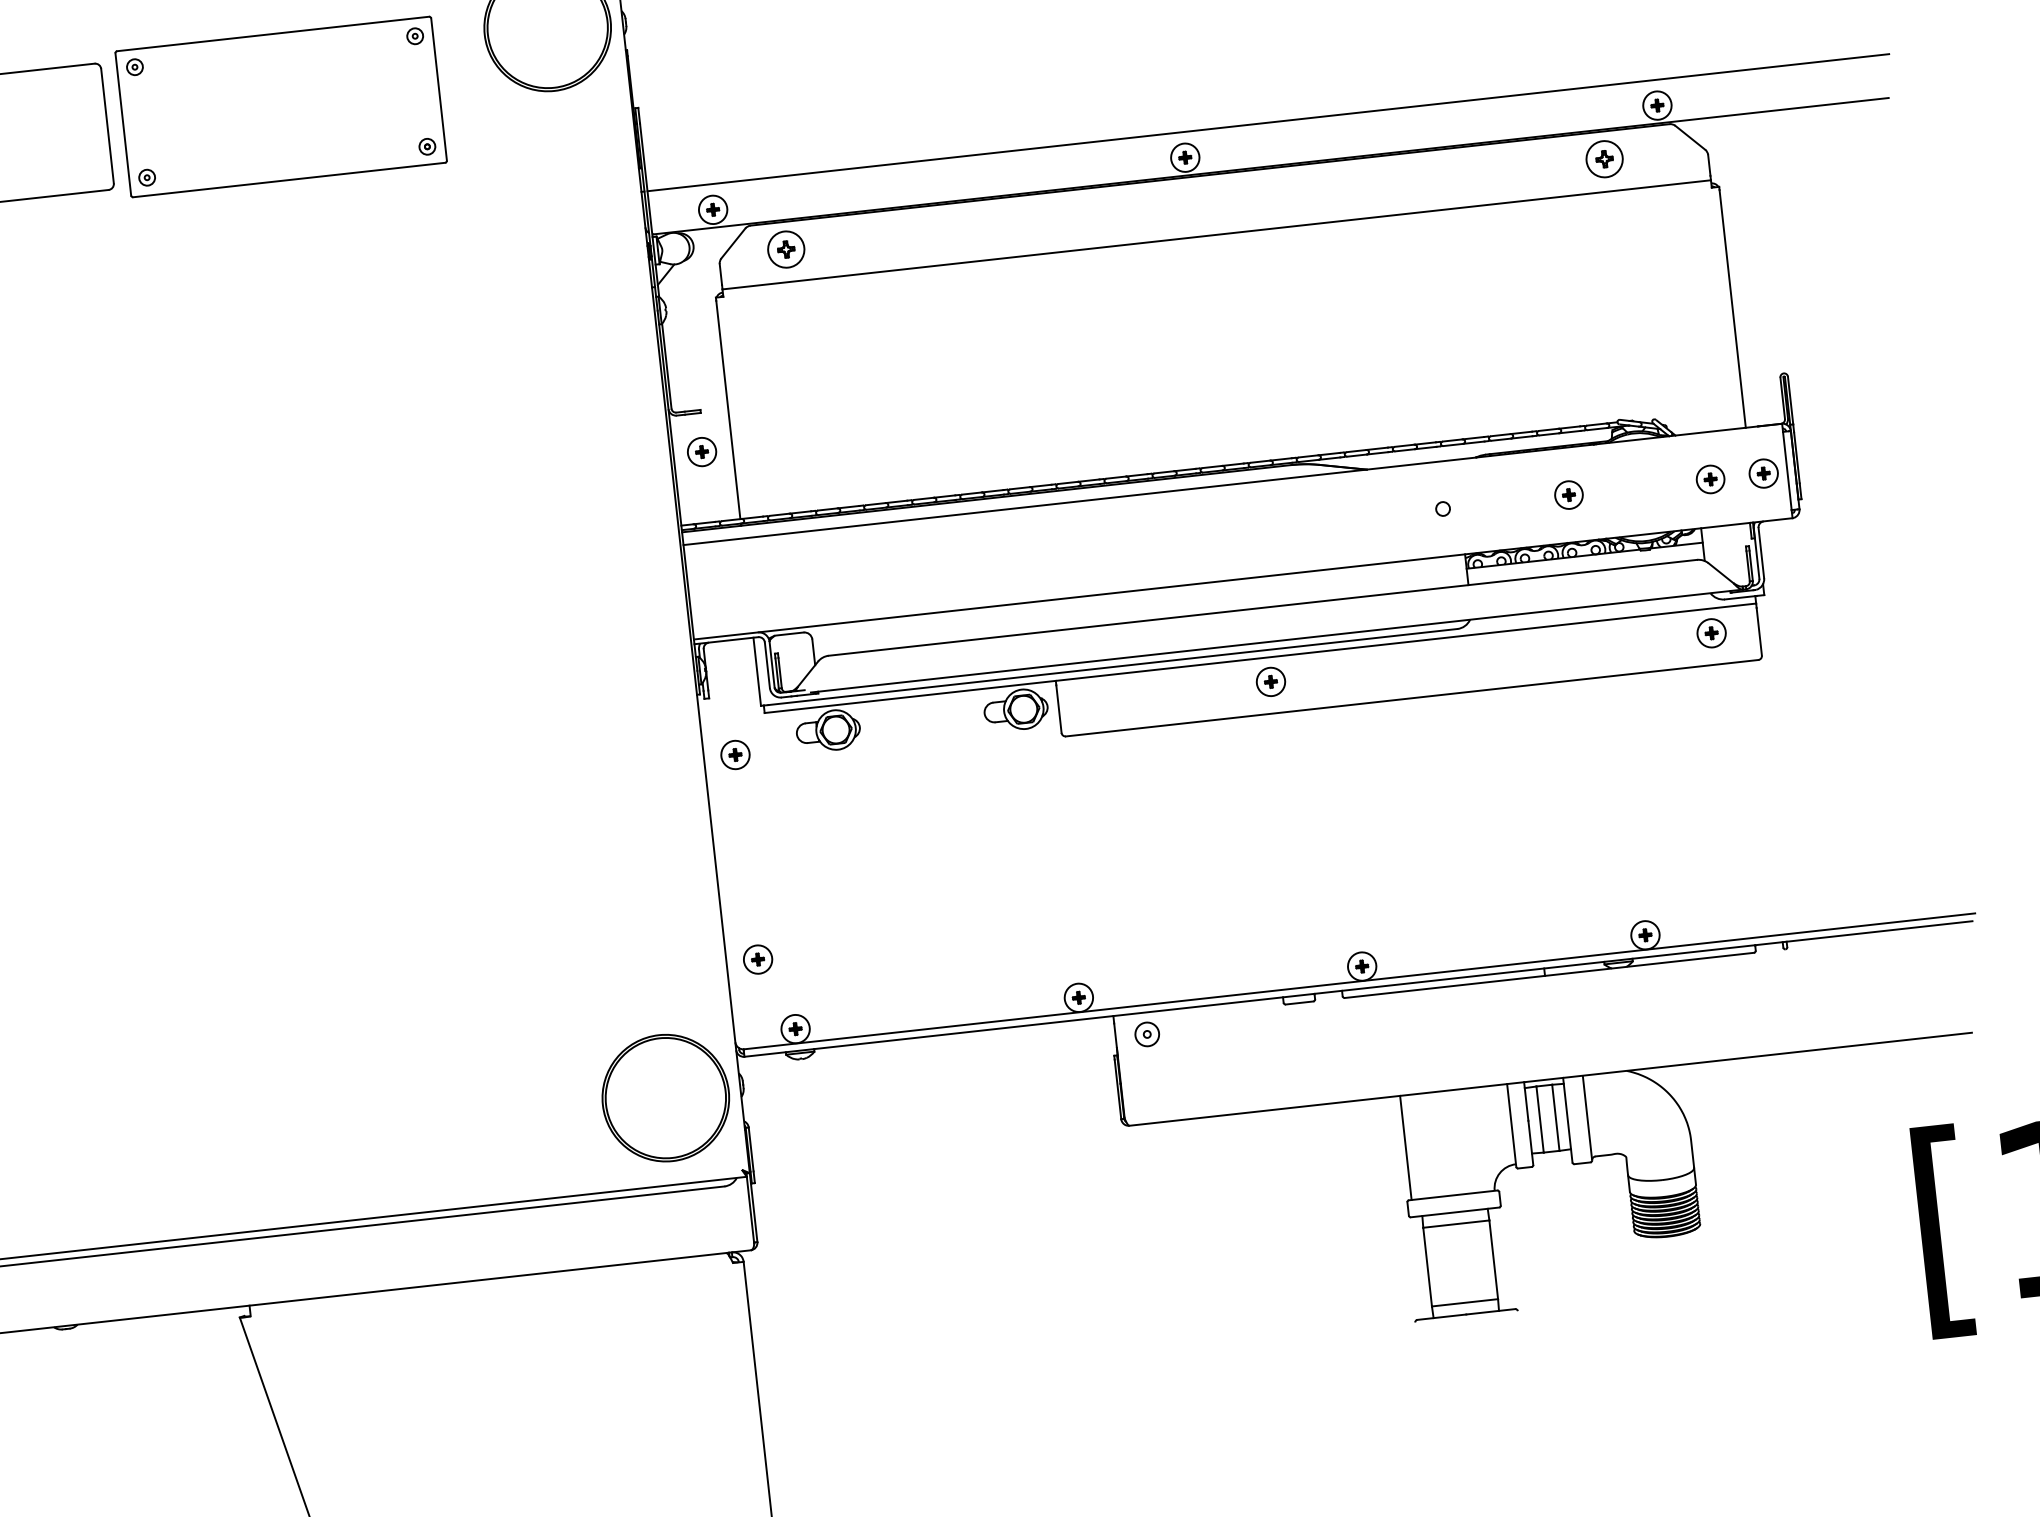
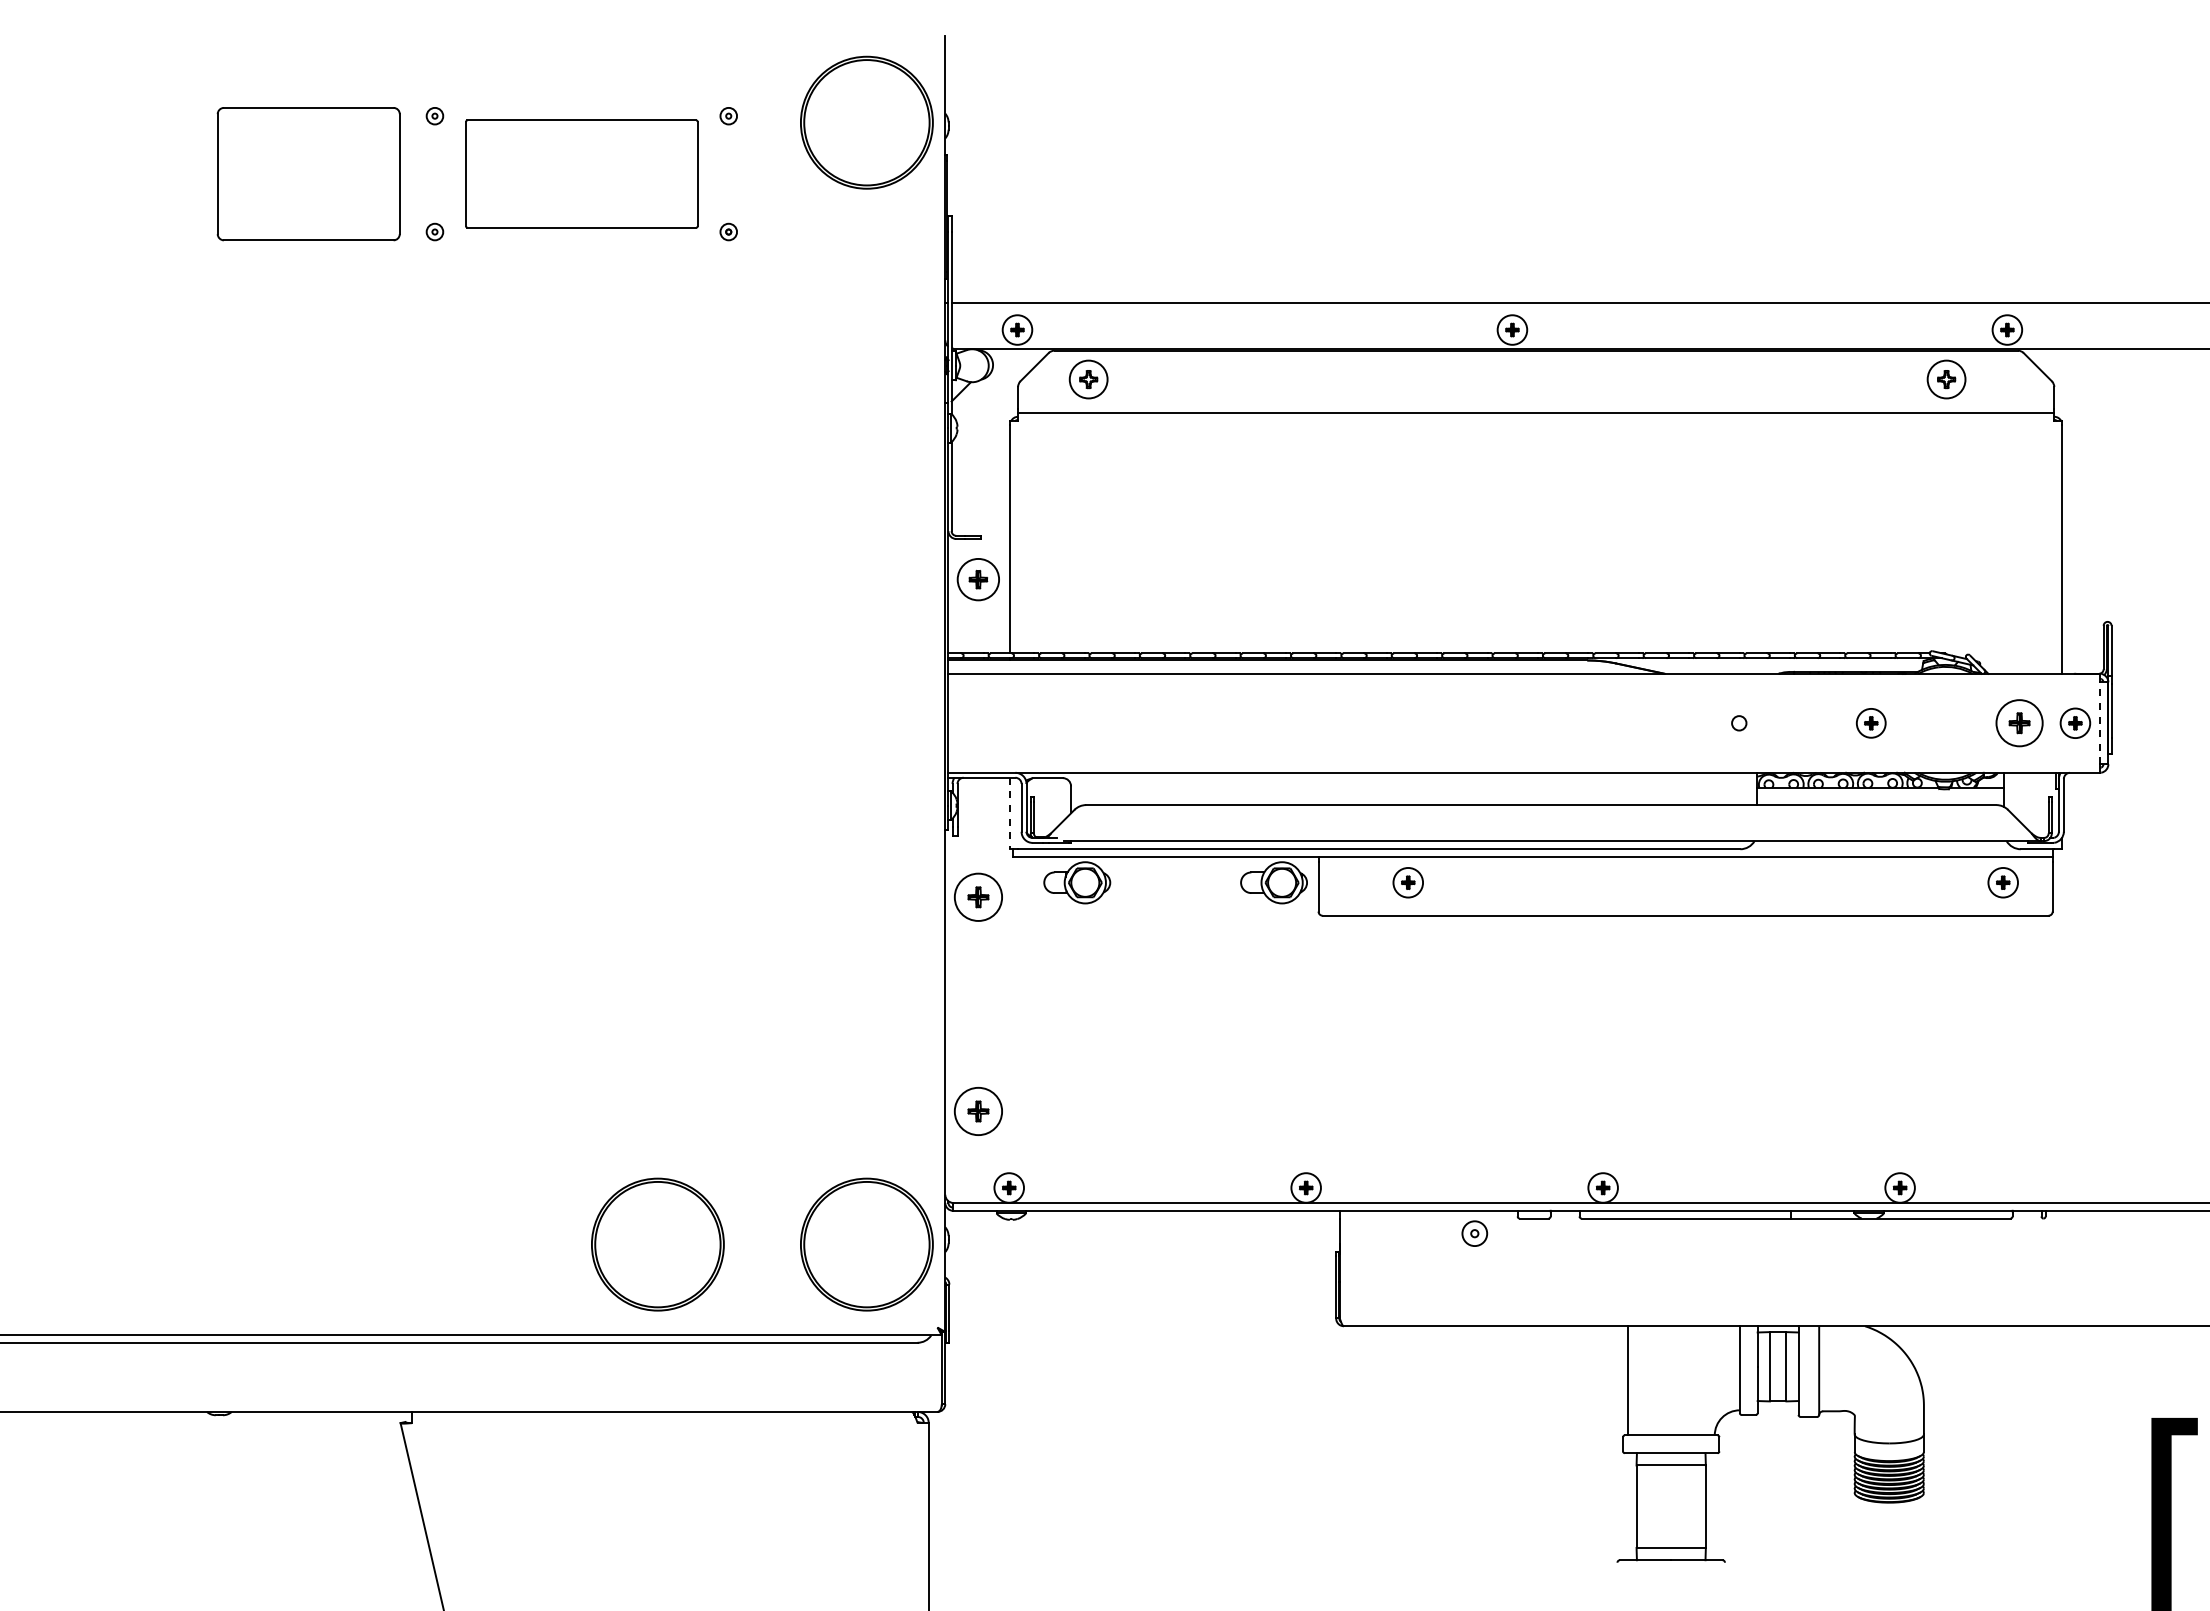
part: (280, 106) -> (581, 173), size x0.7
part: (701, 452) -> (977, 579), size x1.4
line: (1787, 471) -> (2100, 723), solid -> dashed
part: (1710, 479) -> (2019, 723), size x1.6
line: (757, 671) -> (1010, 813), solid -> dashed
part: (1270, 681) -> (1407, 882), moved
part: (734, 754) -> (977, 896), size x1.6
part: (757, 959) -> (977, 1111), size x1.6
part: (1146, 1034) -> (1474, 1233), moved
part: (466, 1120) -> (657, 1244), added

